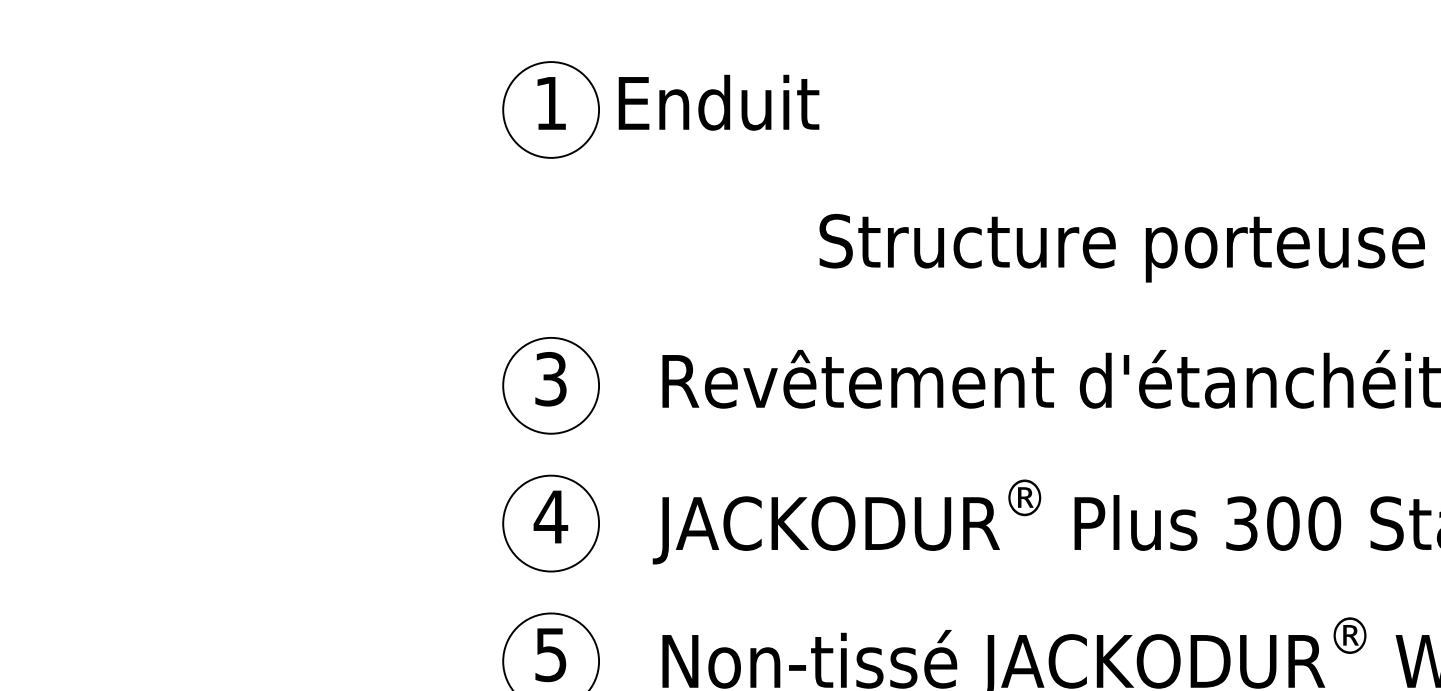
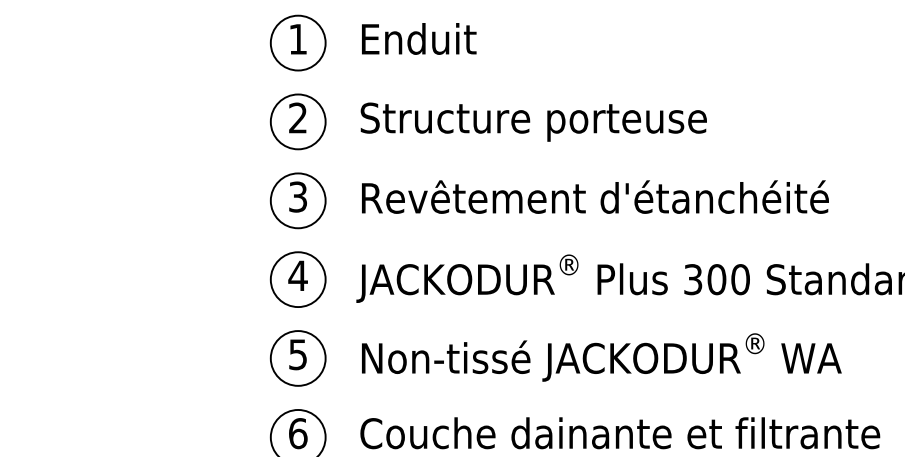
text: (719, 101) -> (419, 38), moved
part: (549, 247) -> (297, 121), added
text: (1121, 247) -> (533, 121), moved

